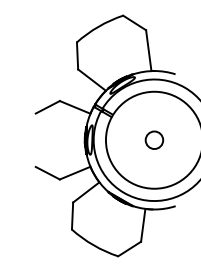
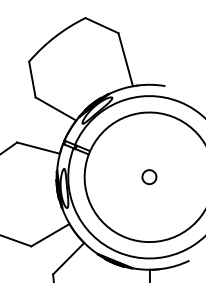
circle: (154, 139) -> (149, 176), size x0.6

